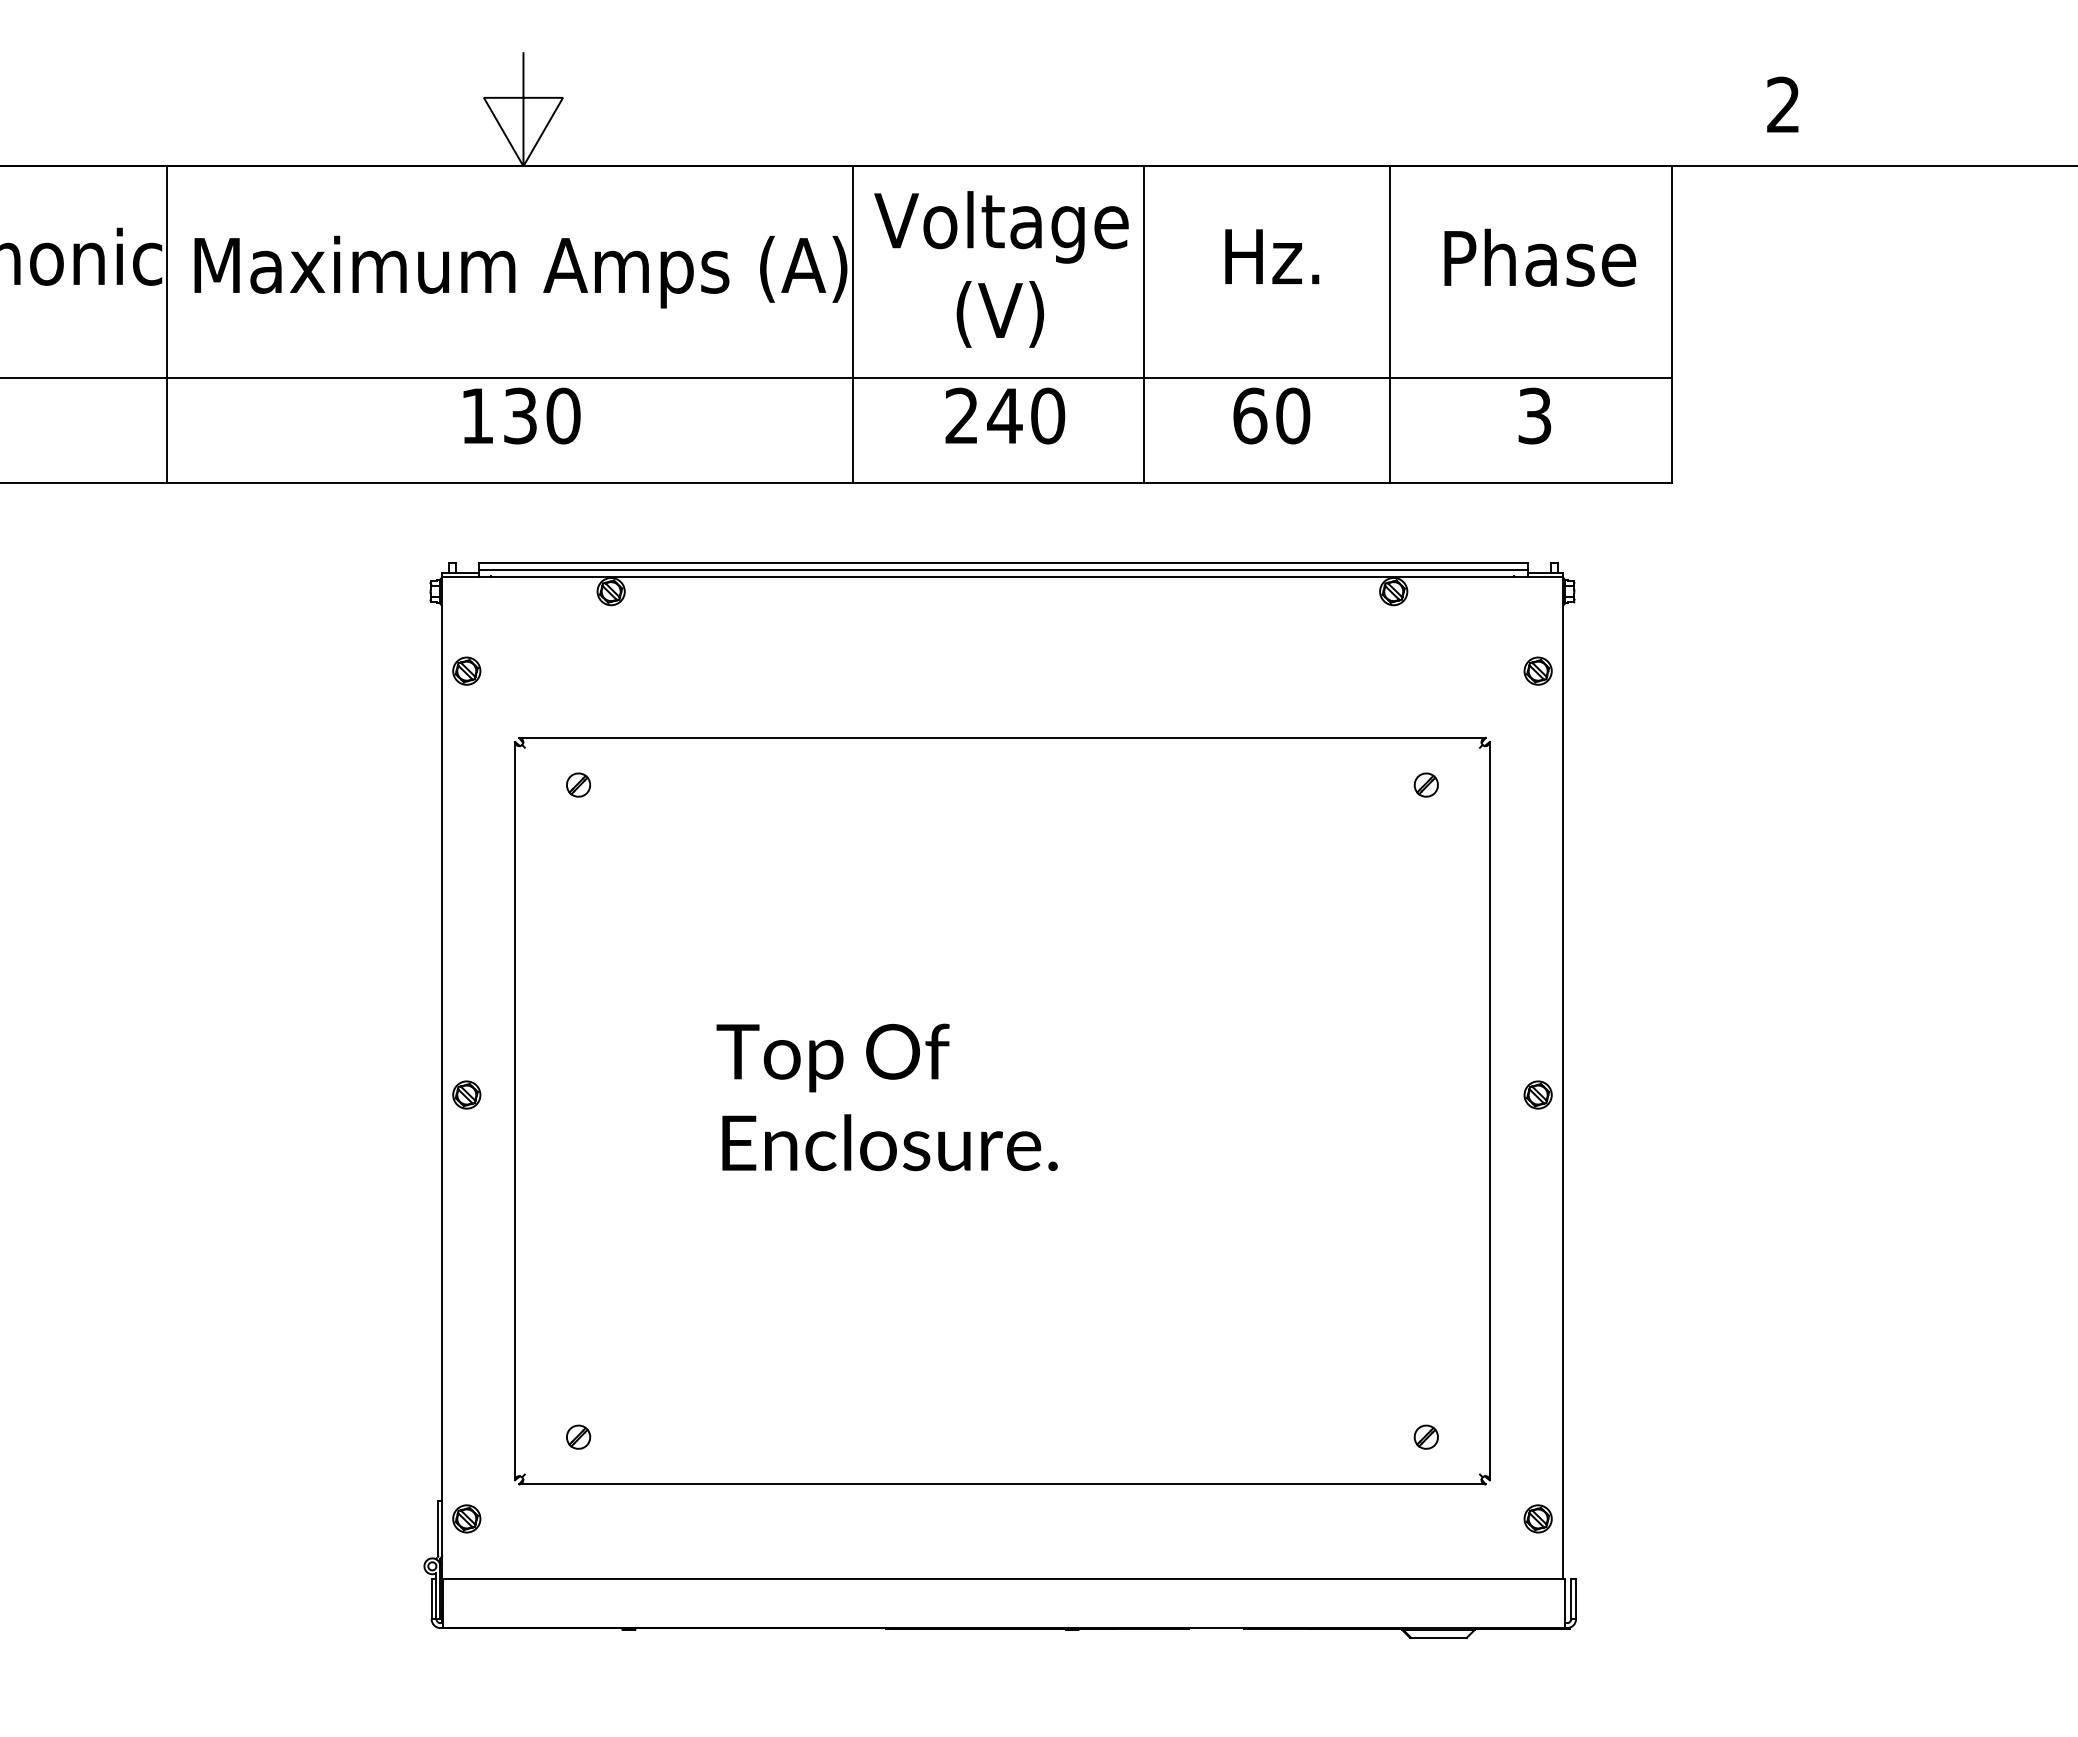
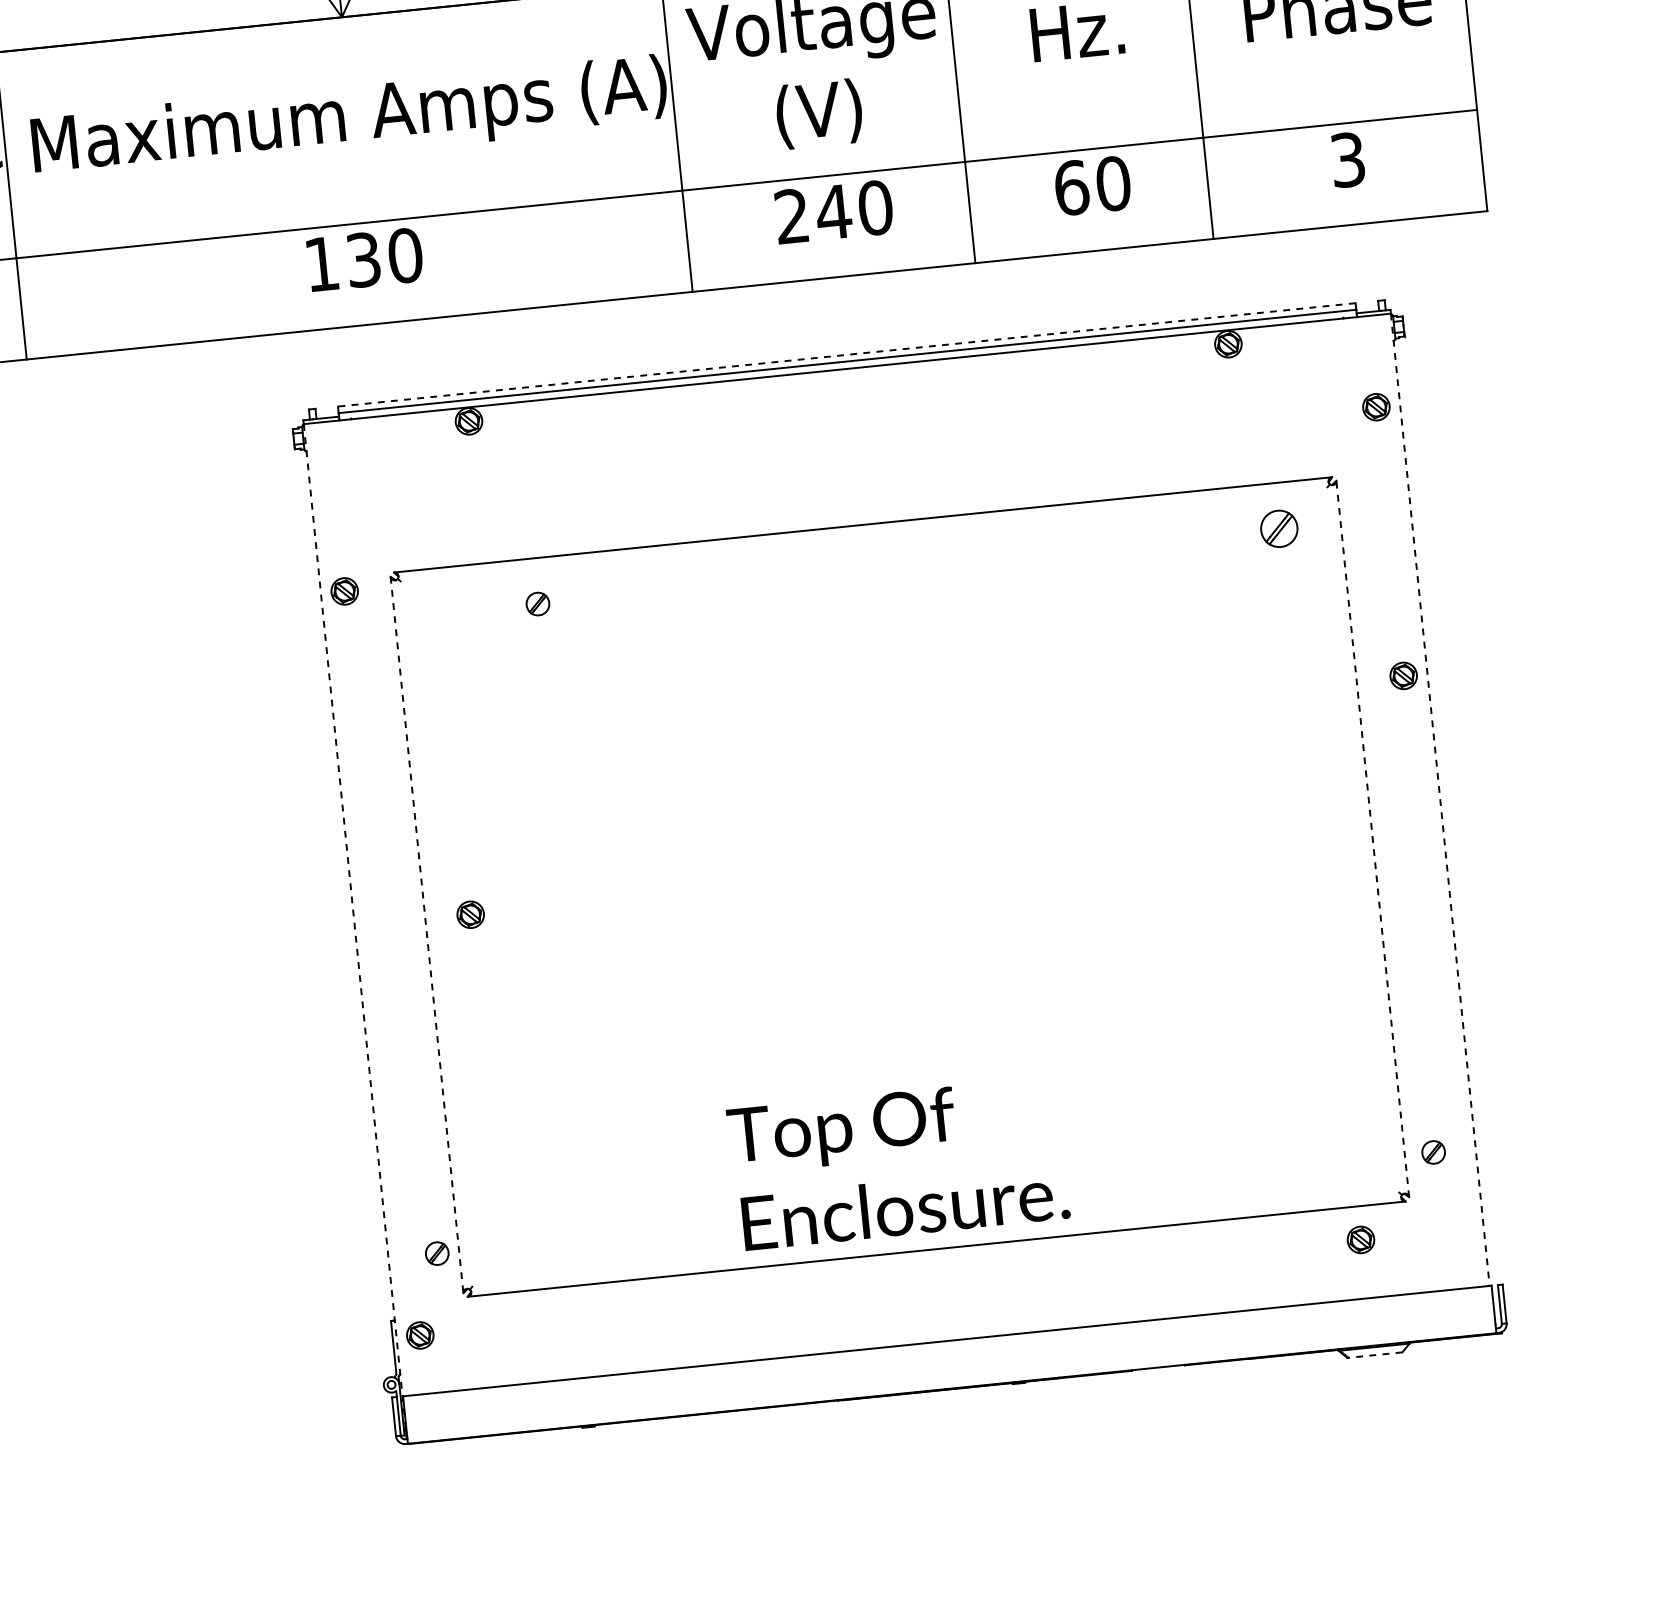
line: (1002, 562) -> (845, 354), solid -> dashed
part: (466, 670) -> (344, 590), moved
part: (578, 784) -> (537, 603), moved
part: (1425, 784) -> (1278, 528), size x1.6
line: (1562, 1078) -> (1440, 800), solid -> dashed
line: (442, 1094) -> (354, 926), solid -> dashed
part: (466, 1094) -> (470, 914), moved
part: (1537, 1094) -> (1402, 675), moved
text: (886, 1097) -> (897, 1164), moved
line: (1489, 1110) -> (1372, 838), solid -> dashed
line: (515, 1111) -> (427, 935), solid -> dashed
part: (578, 1436) -> (437, 1252), moved
part: (1425, 1436) -> (1432, 1151), moved
part: (1537, 1518) -> (1360, 1239), moved
line: (1438, 1637) -> (1374, 1354), solid -> dashed

